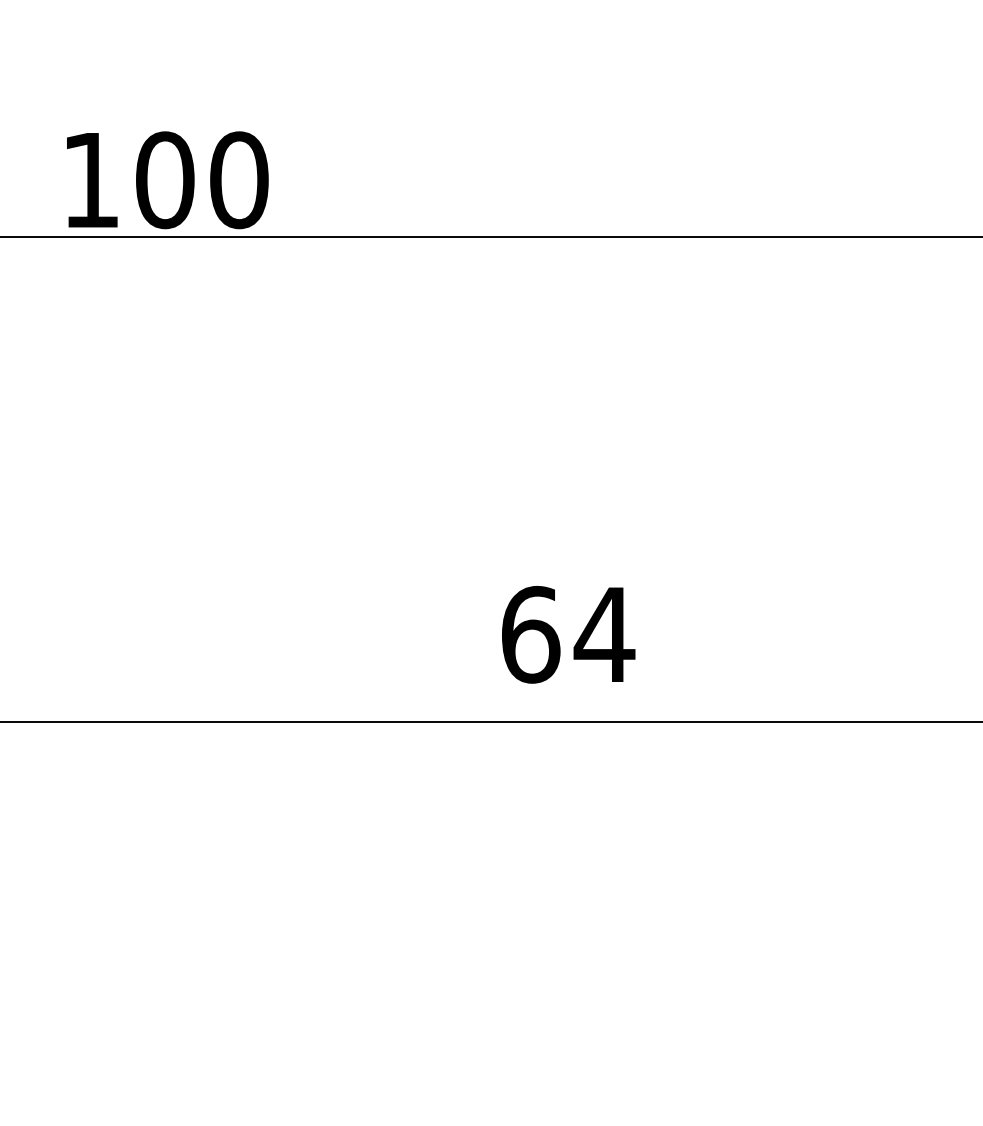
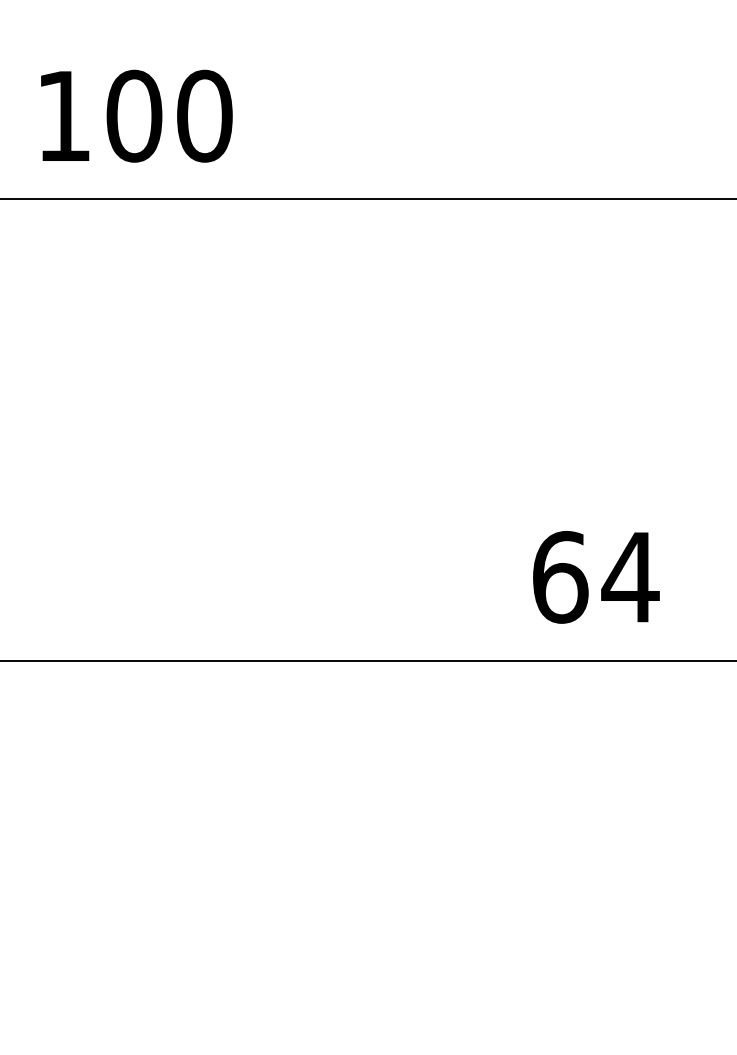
text: (167, 180) -> (136, 116), moved
text: (568, 634) -> (596, 577), moved

